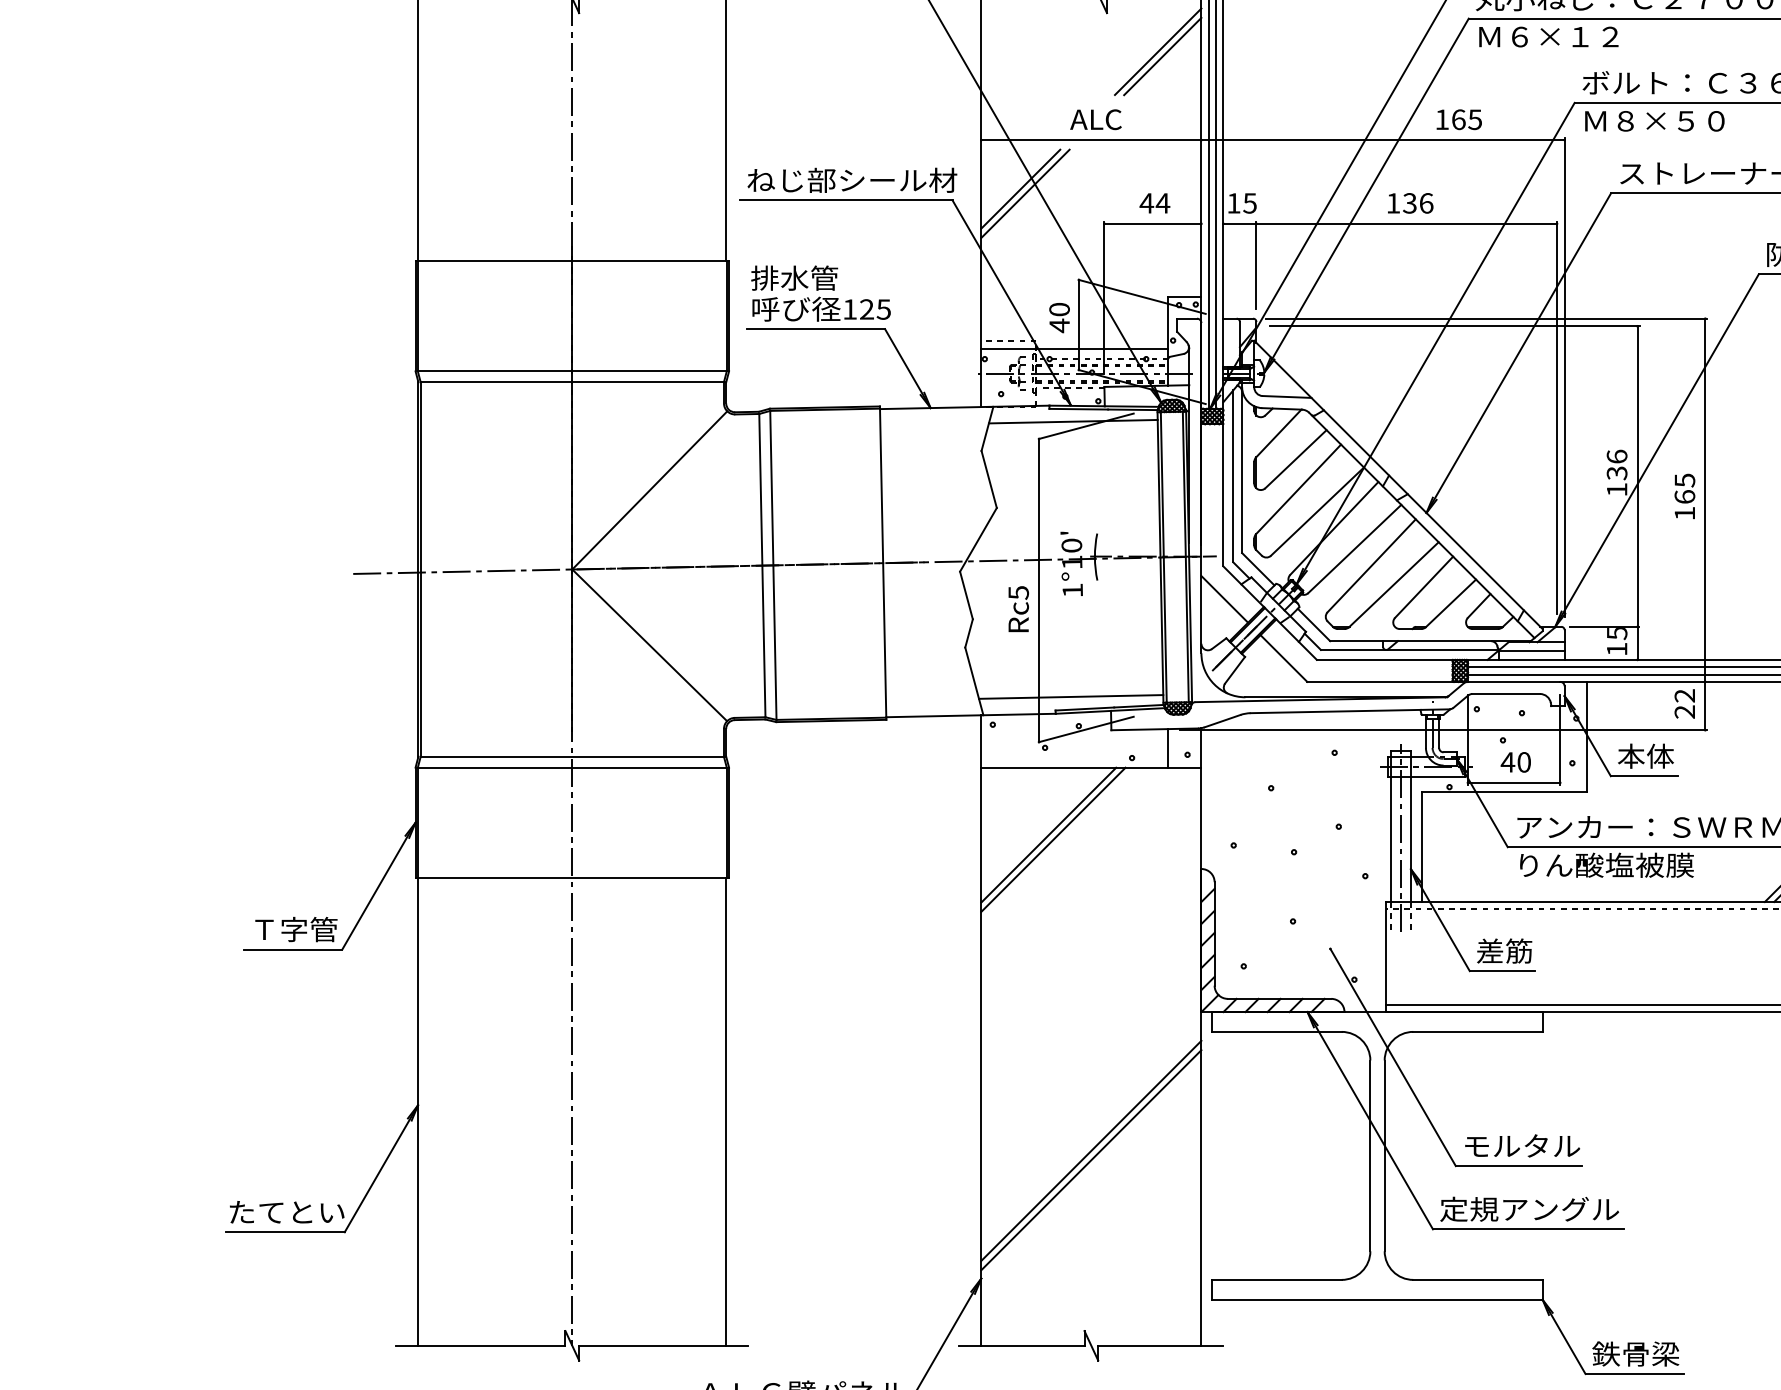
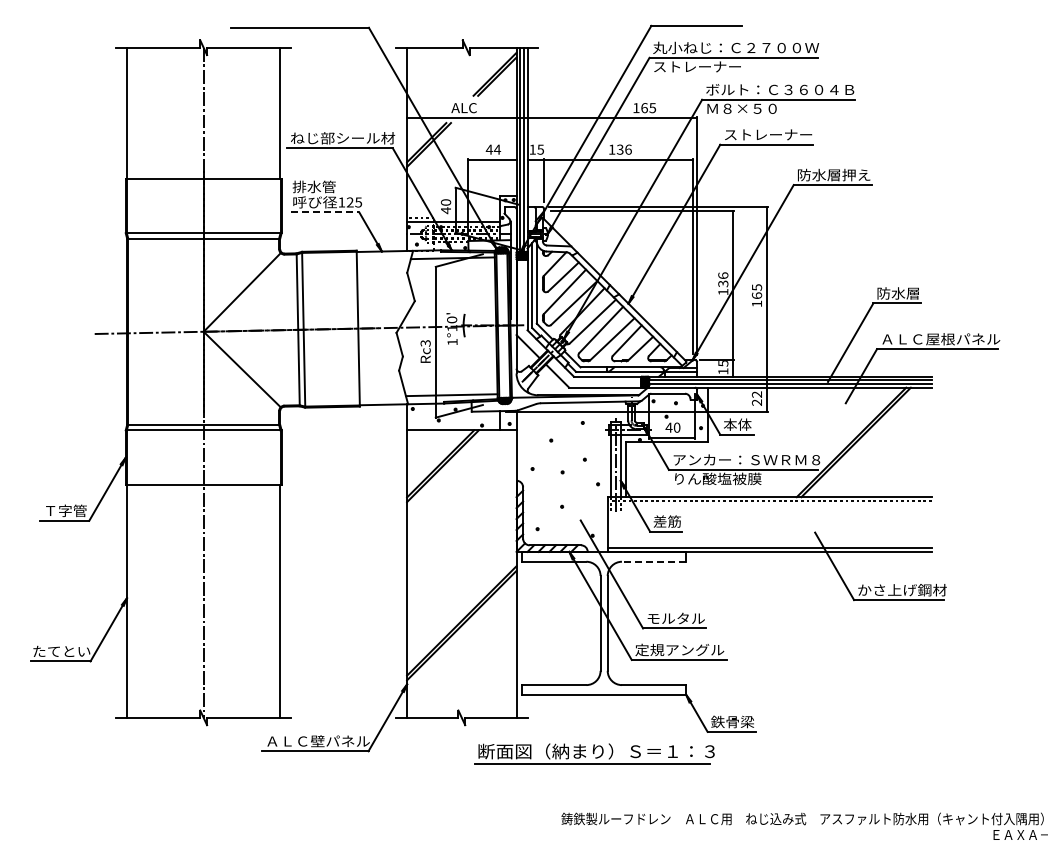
text: (1565, 36) -> (697, 66), Ｍ６×１２ -> ストレーナー
line: (817, 329) -> (325, 212), solid -> dashed
text: (1018, 593) -> (425, 343), Rc5 -> Rc3
line: (1476, 1031) -> (653, 561), solid -> dashed

